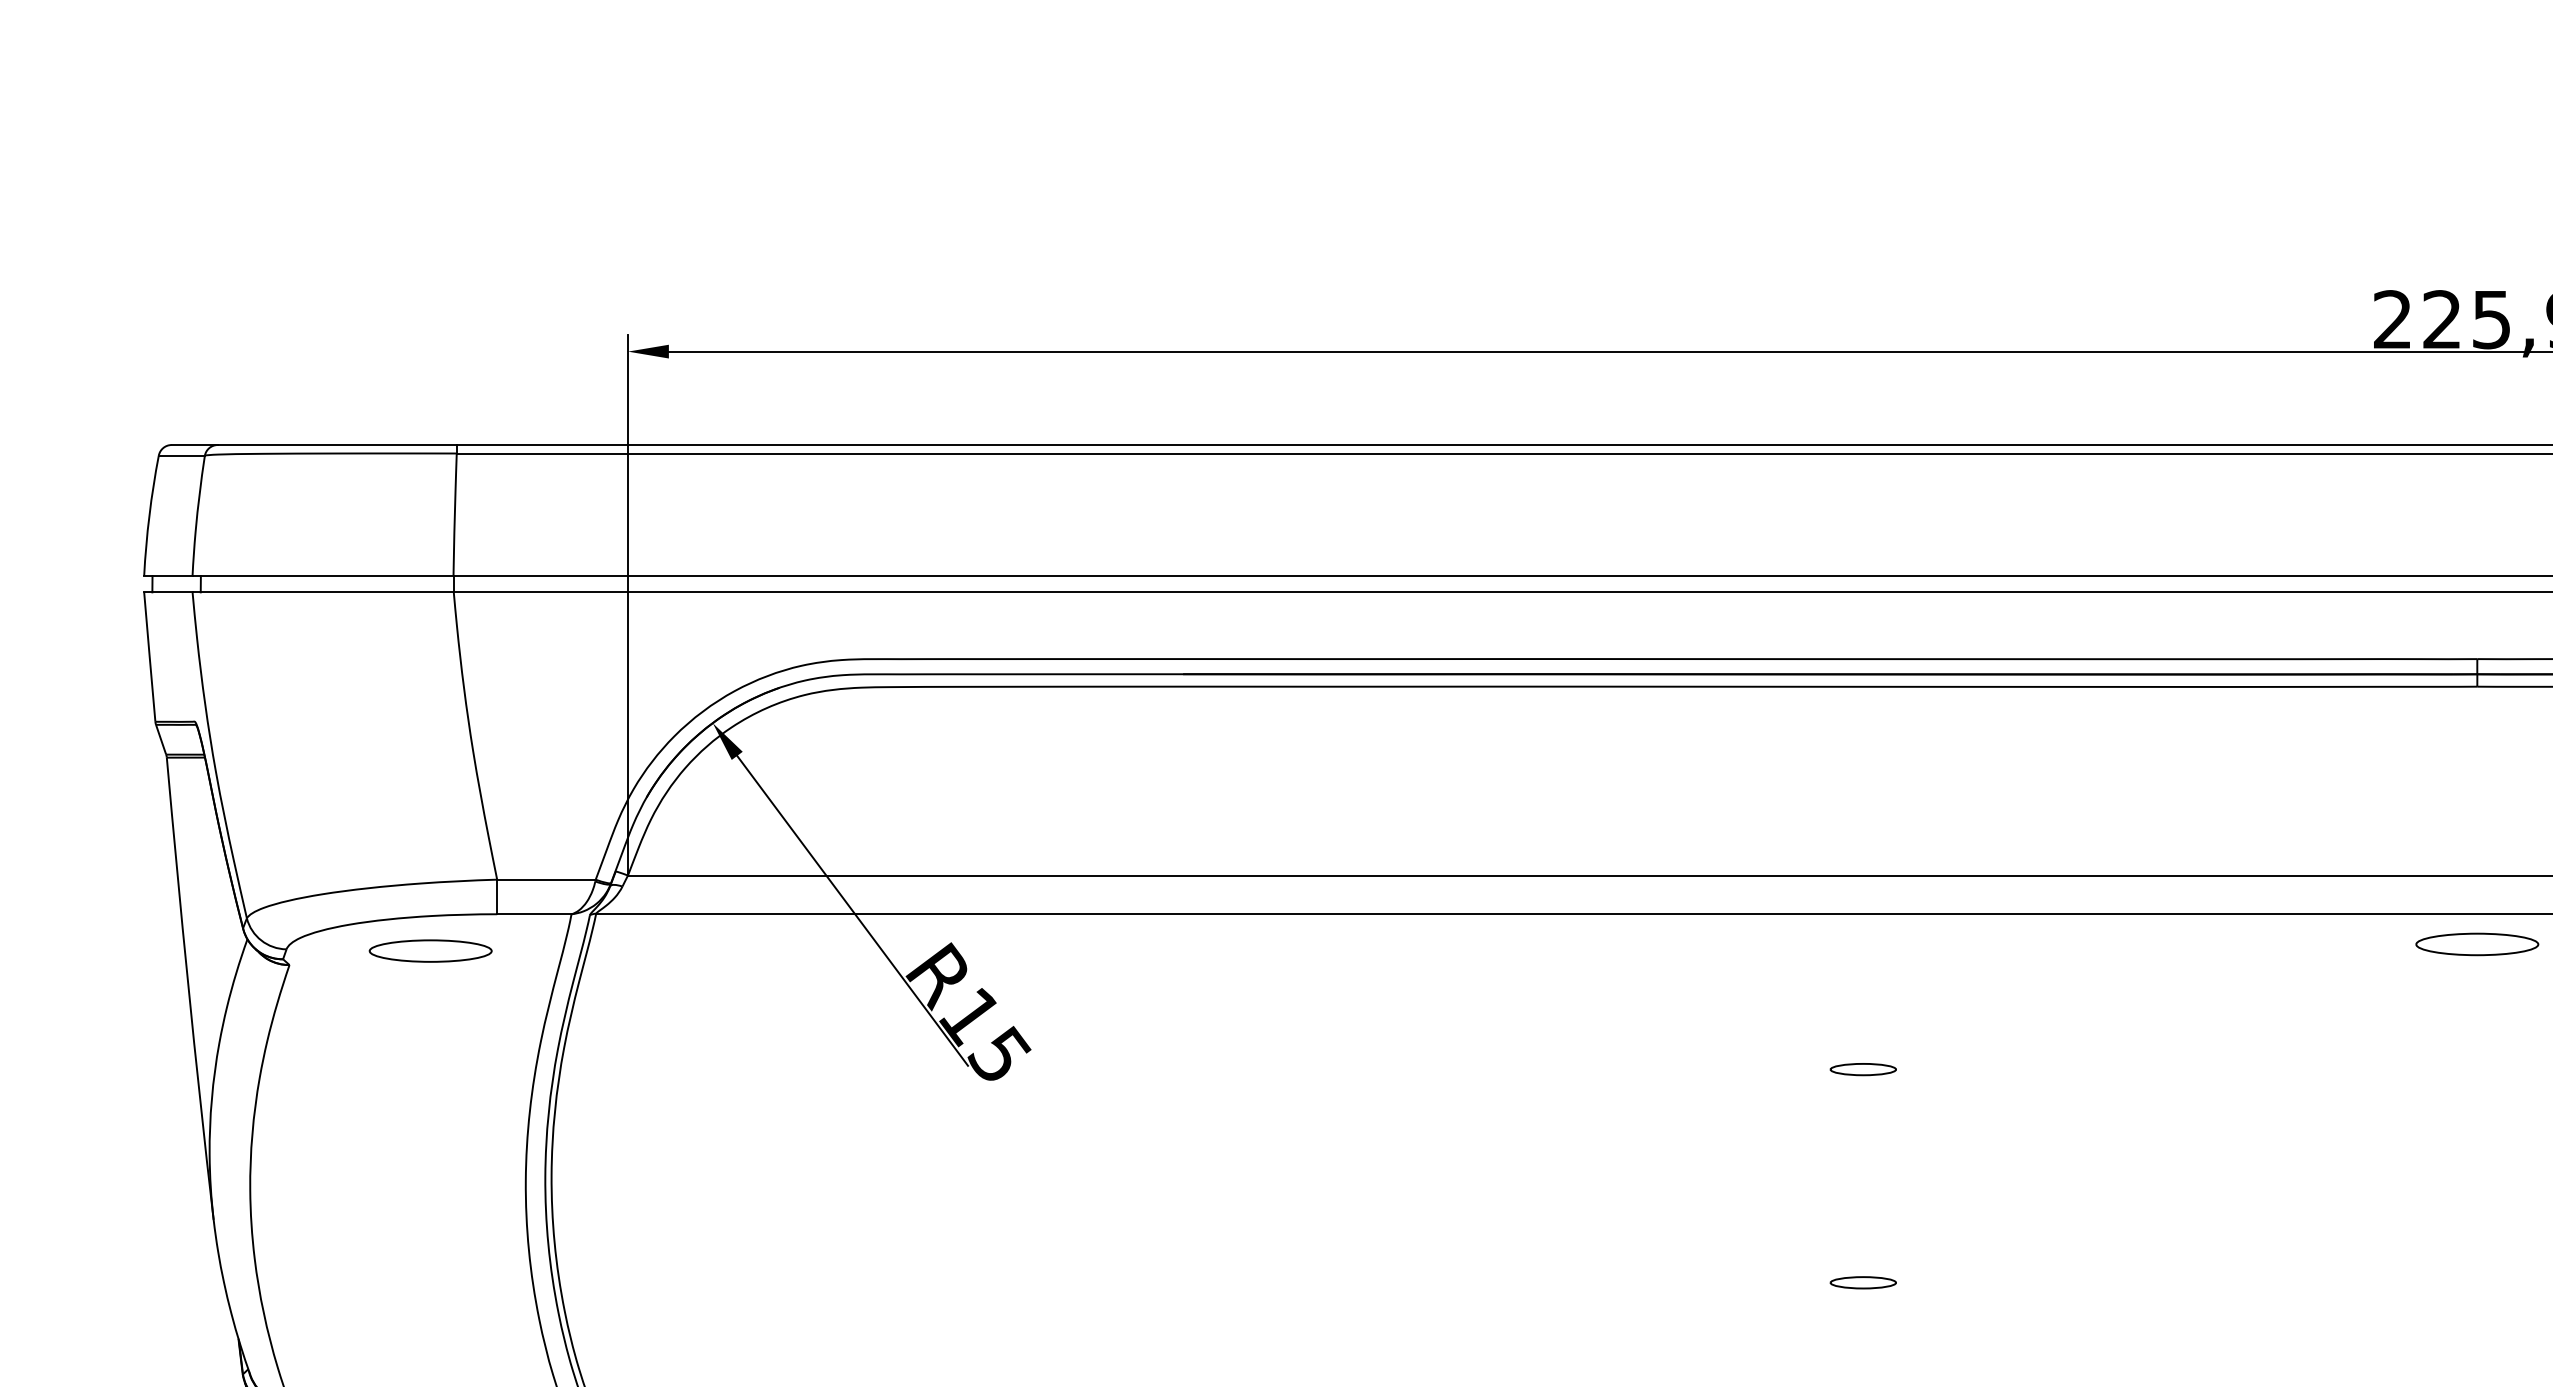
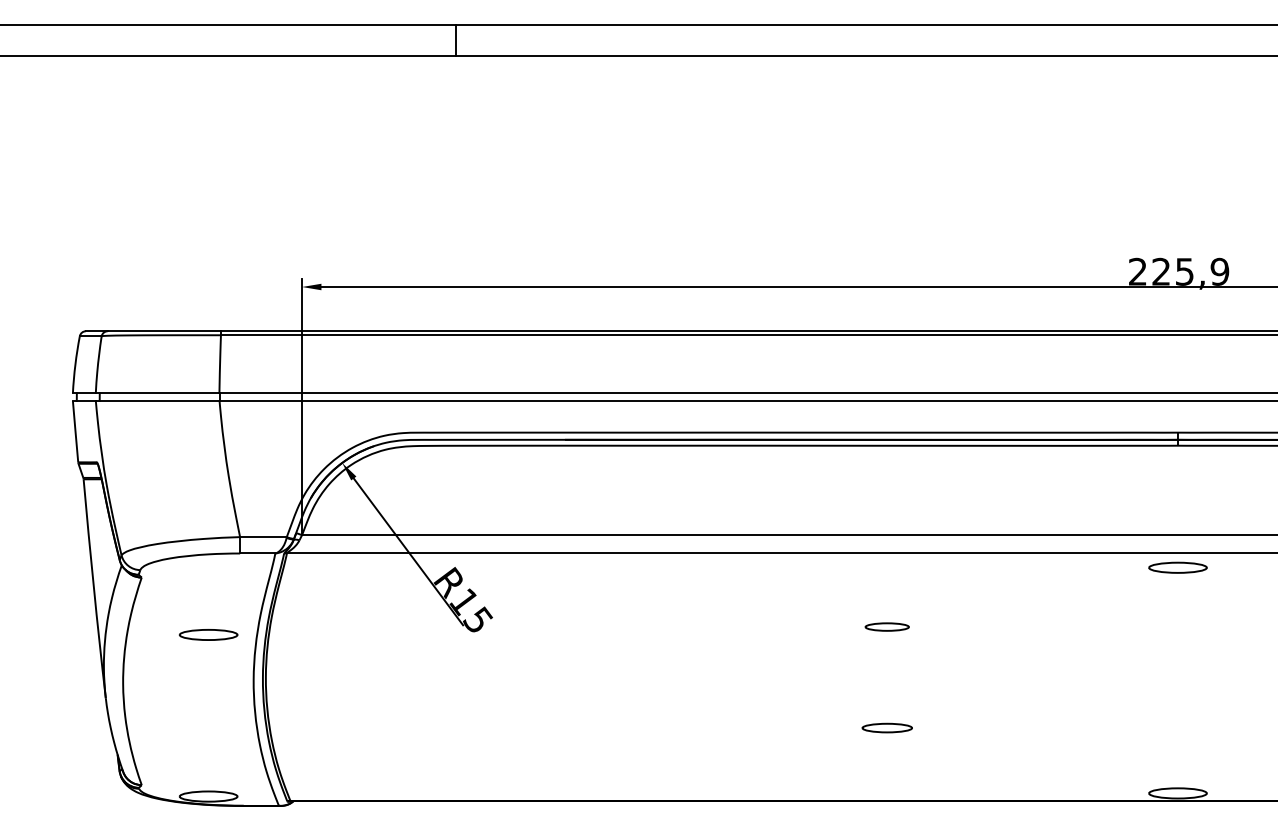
part: (430, 950) -> (208, 634), moved
part: (1861, 1068) -> (886, 626), size x1.4
part: (1861, 1281) -> (886, 727), size x1.6

